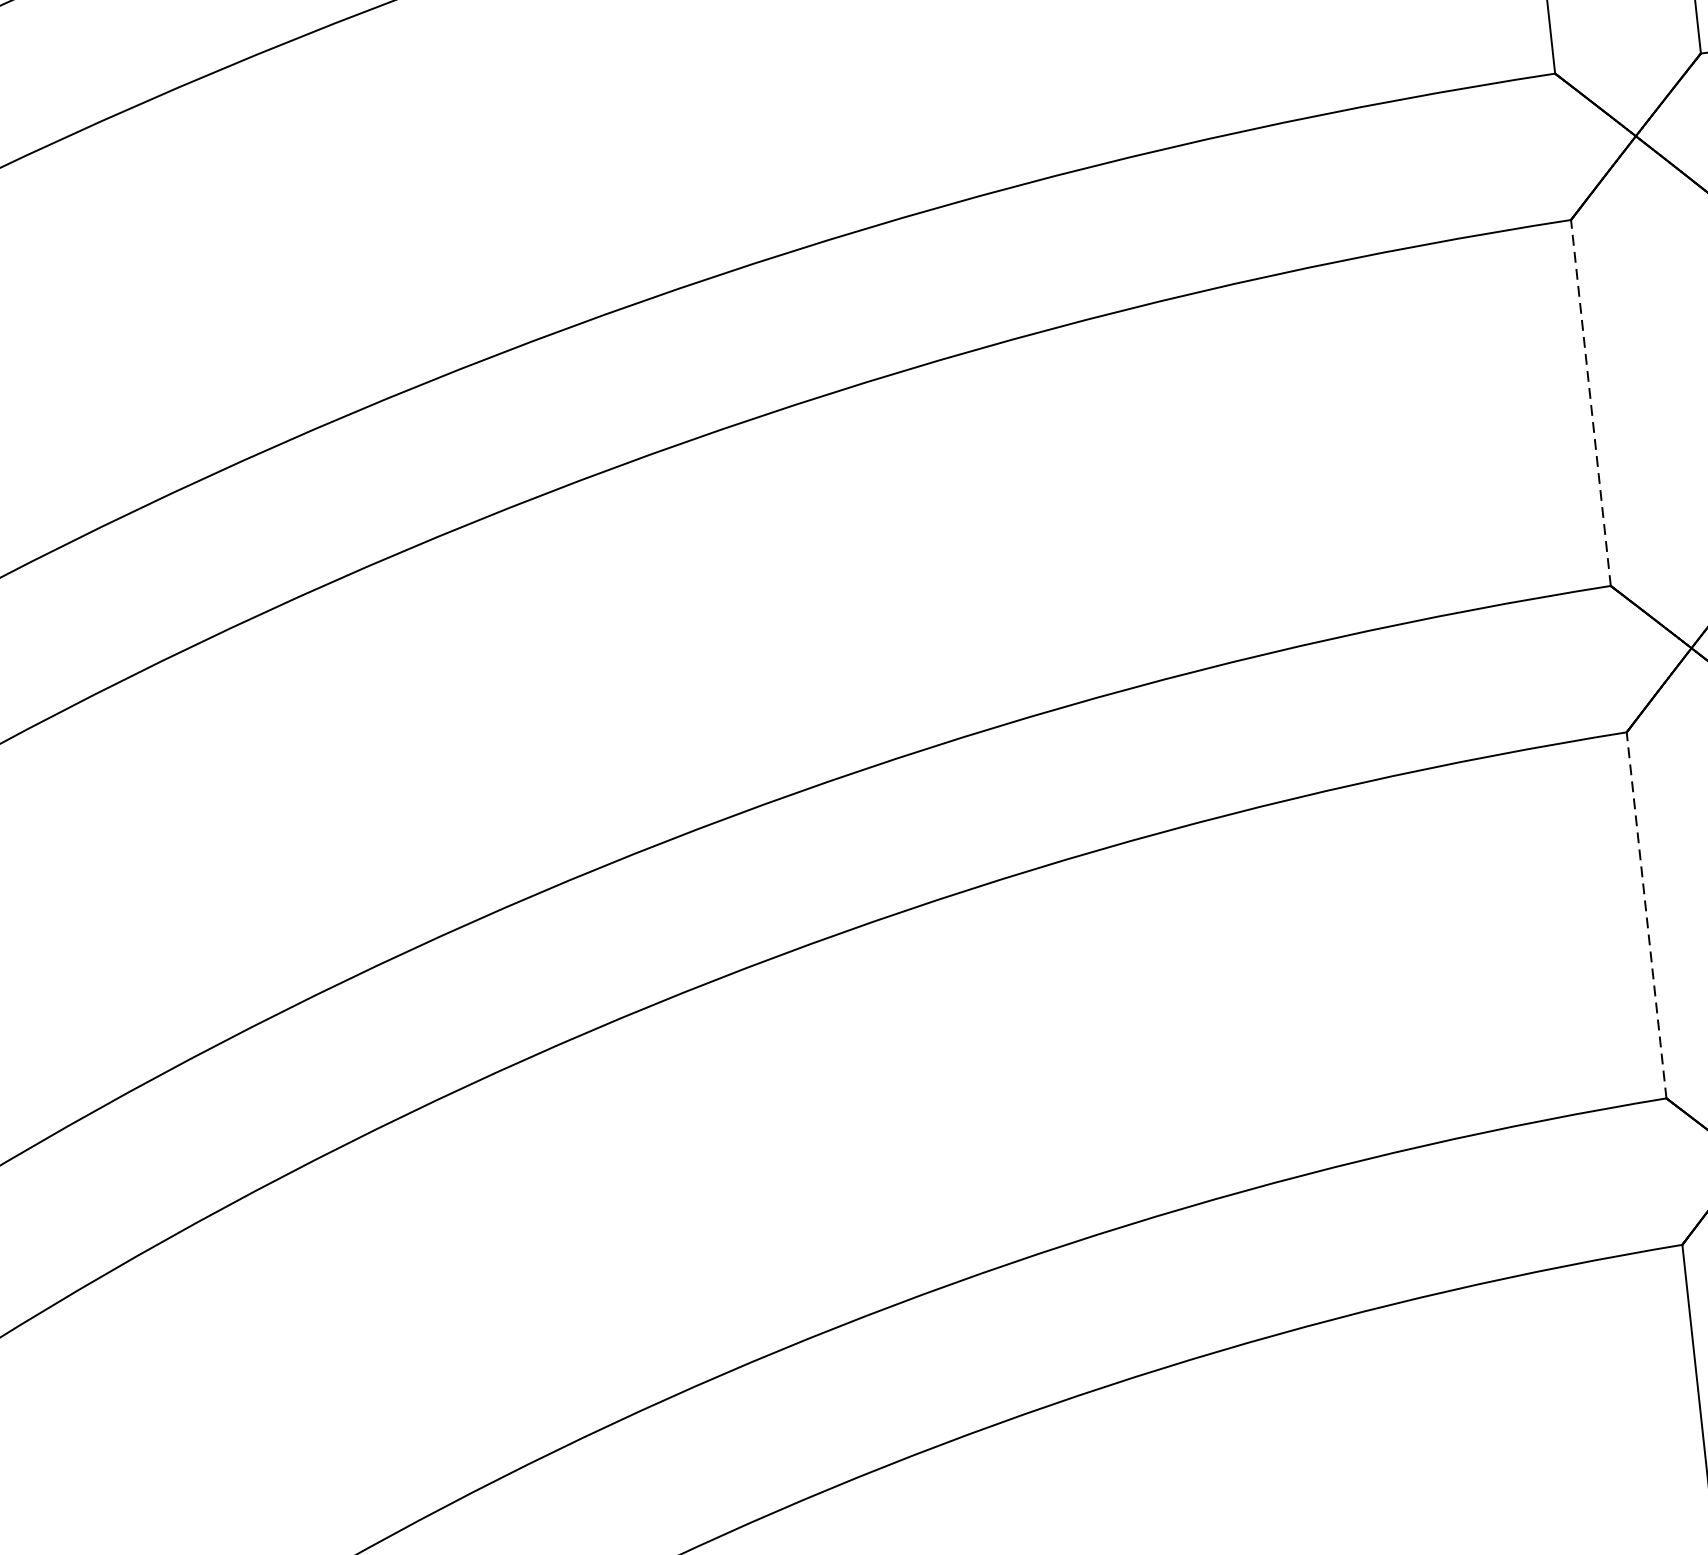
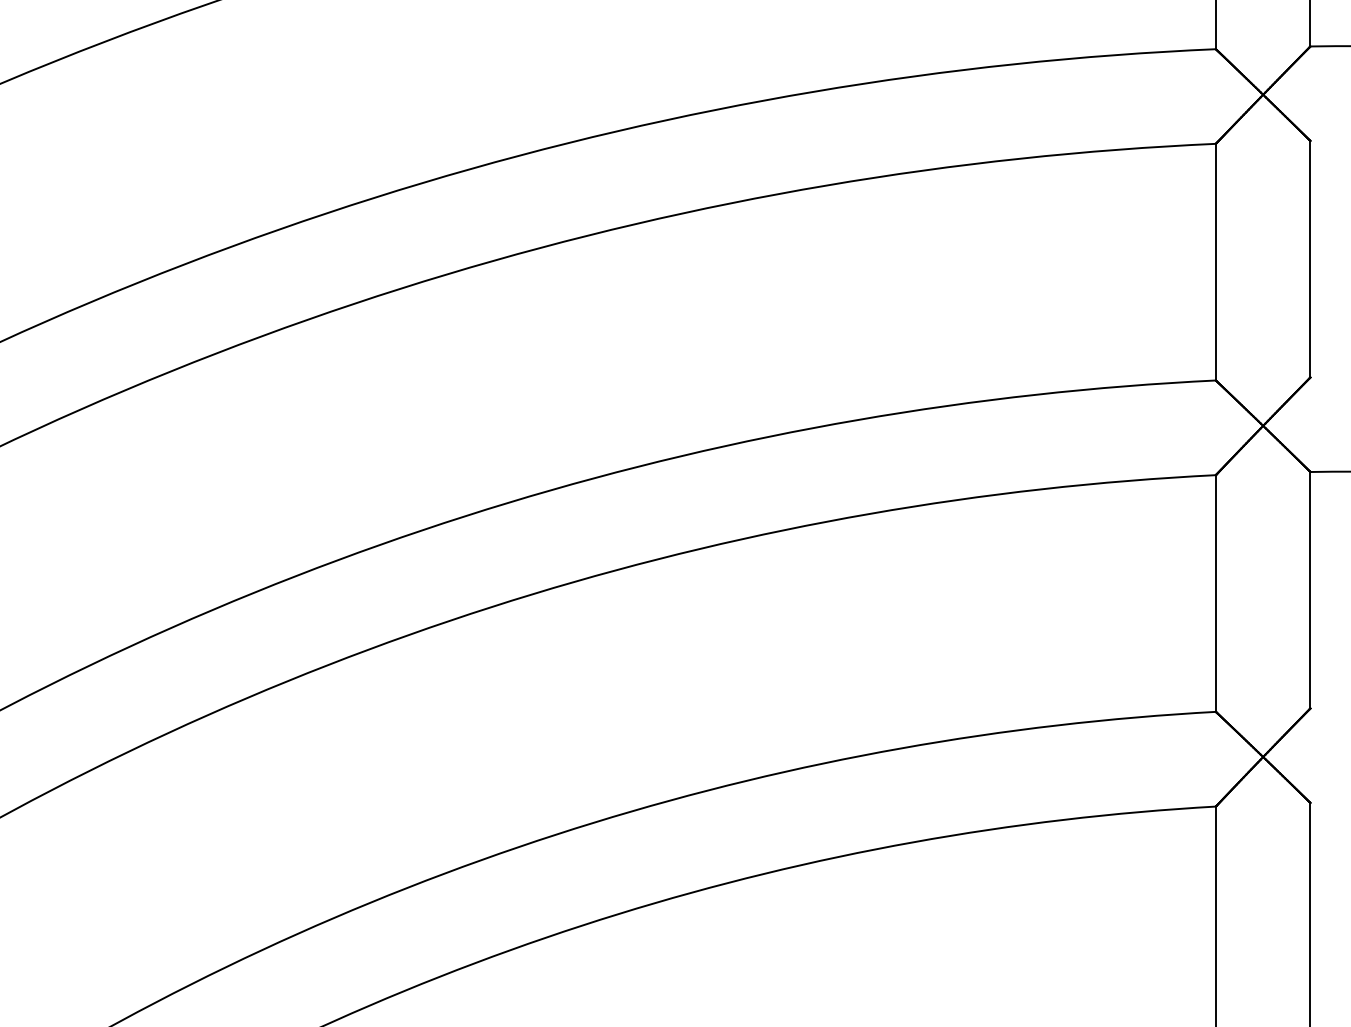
line: (1590, 402) -> (1215, 261), dashed -> solid
line: (1645, 915) -> (1215, 593), dashed -> solid

